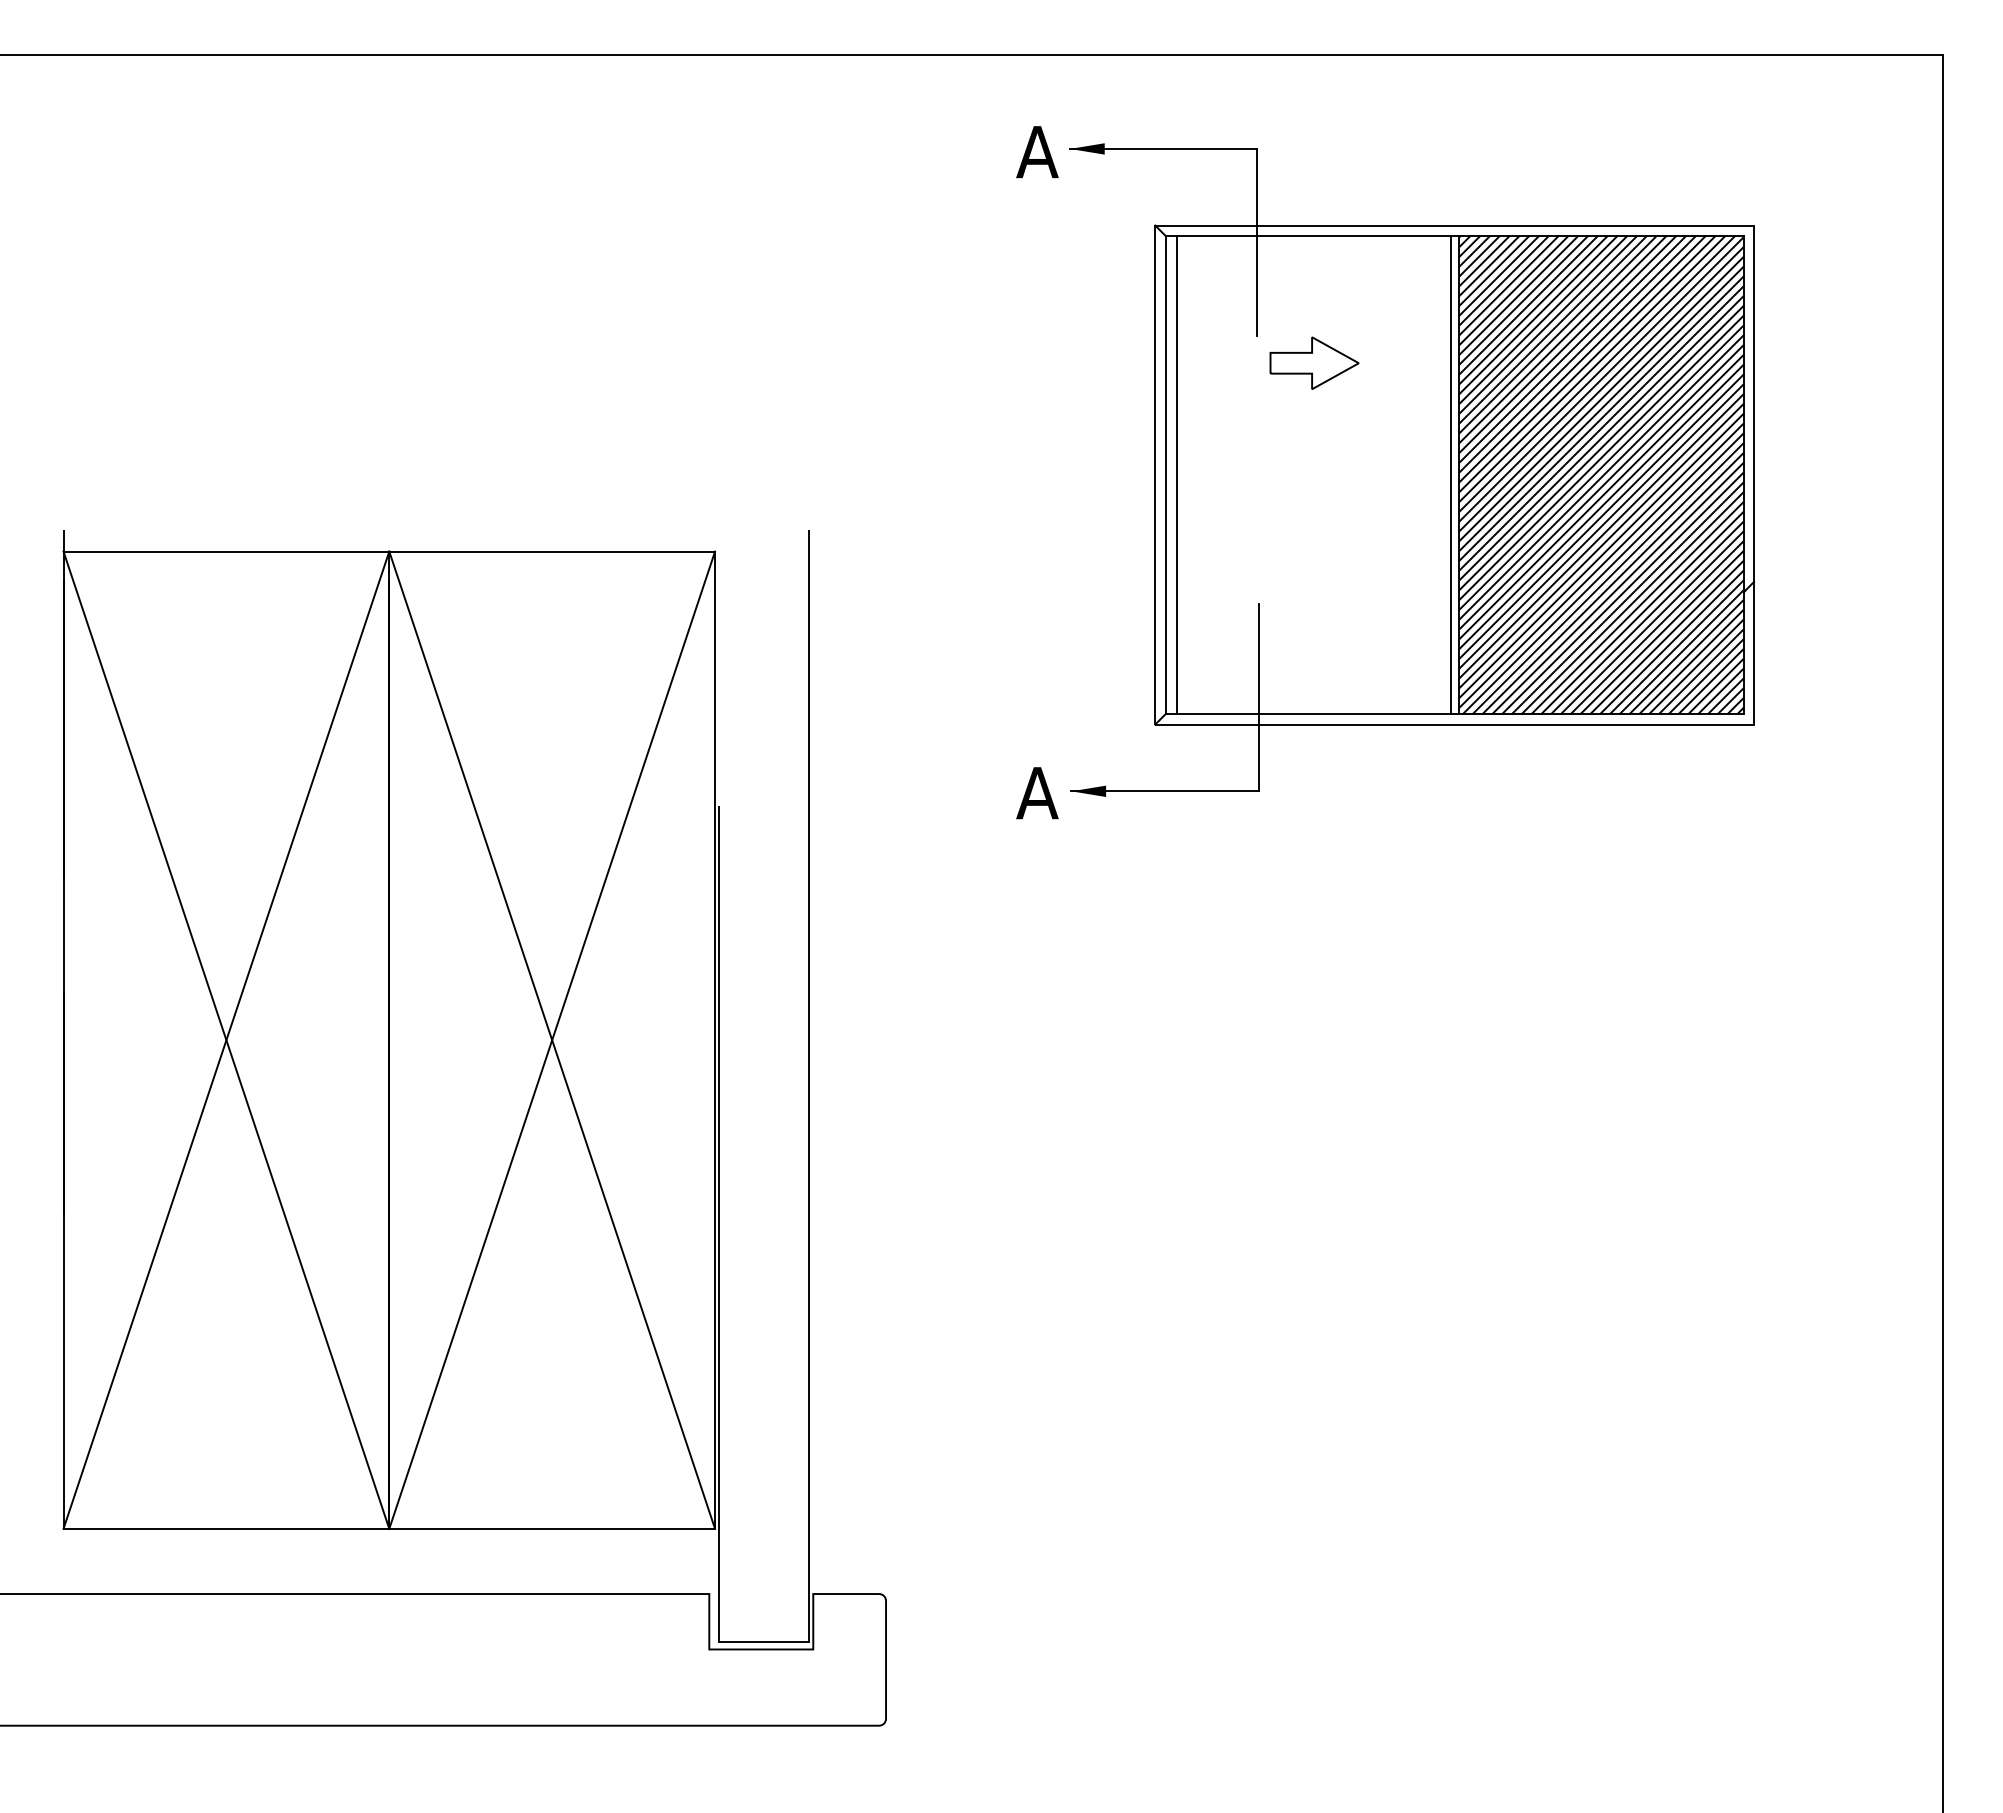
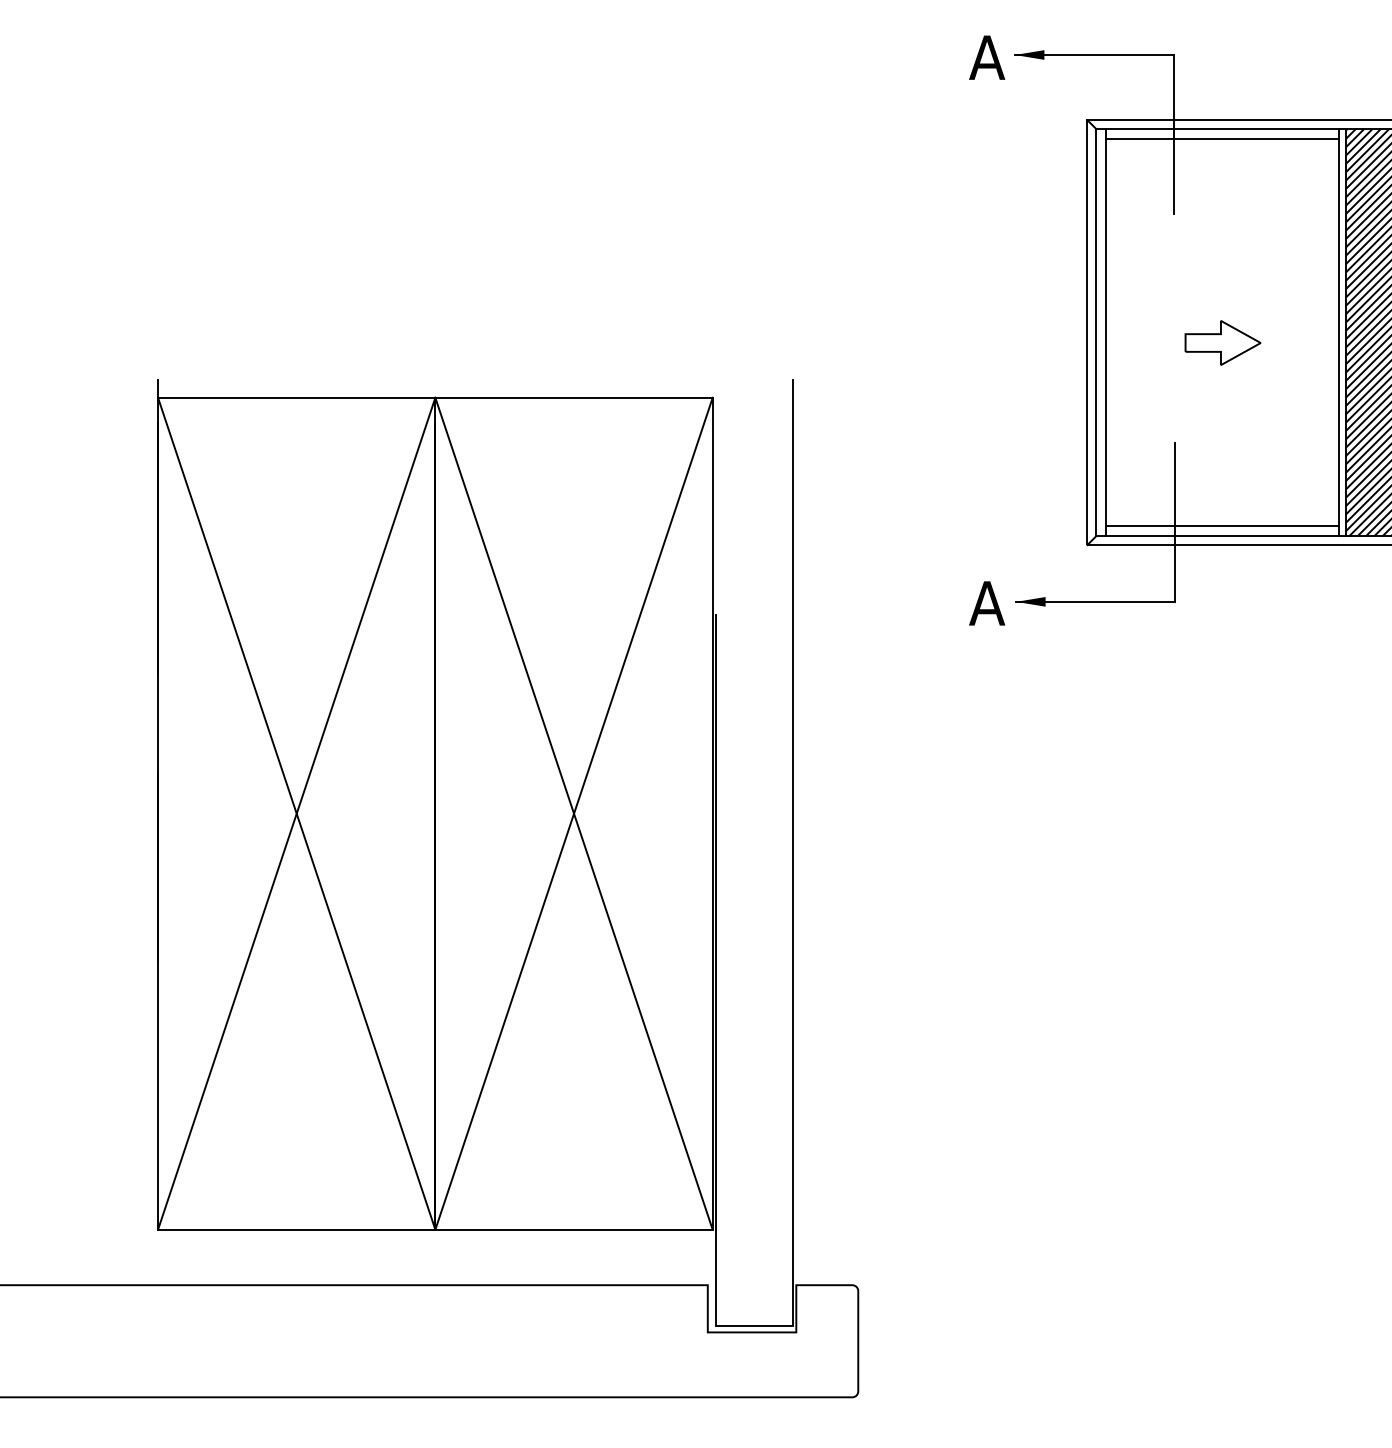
line: (1313, 247) -> (1222, 138), added
part: (1314, 362) -> (1223, 342), moved
line: (1313, 702) -> (1222, 526), added

